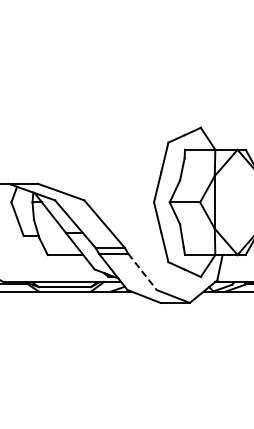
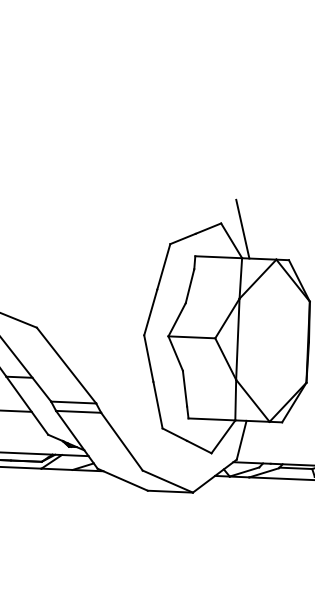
line: (214, 130) -> (242, 228), added
line: (142, 272) -> (121, 442), dashed -> solid

